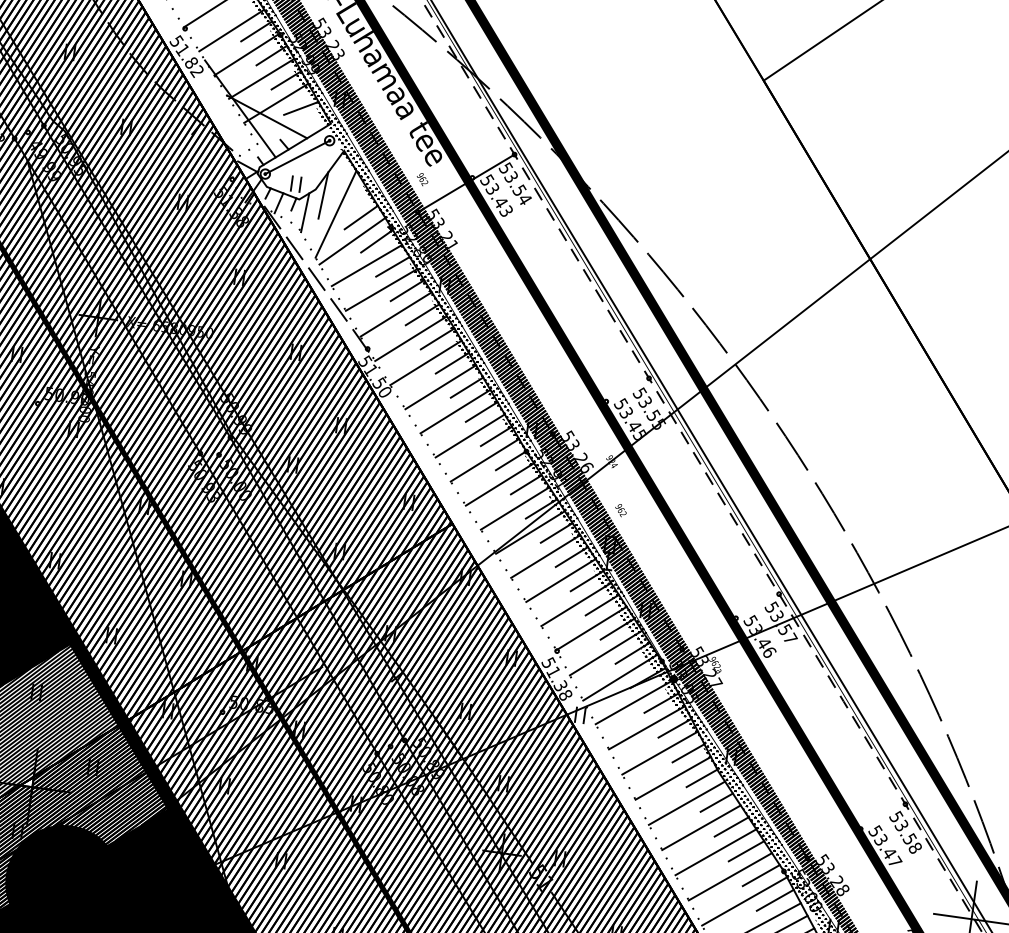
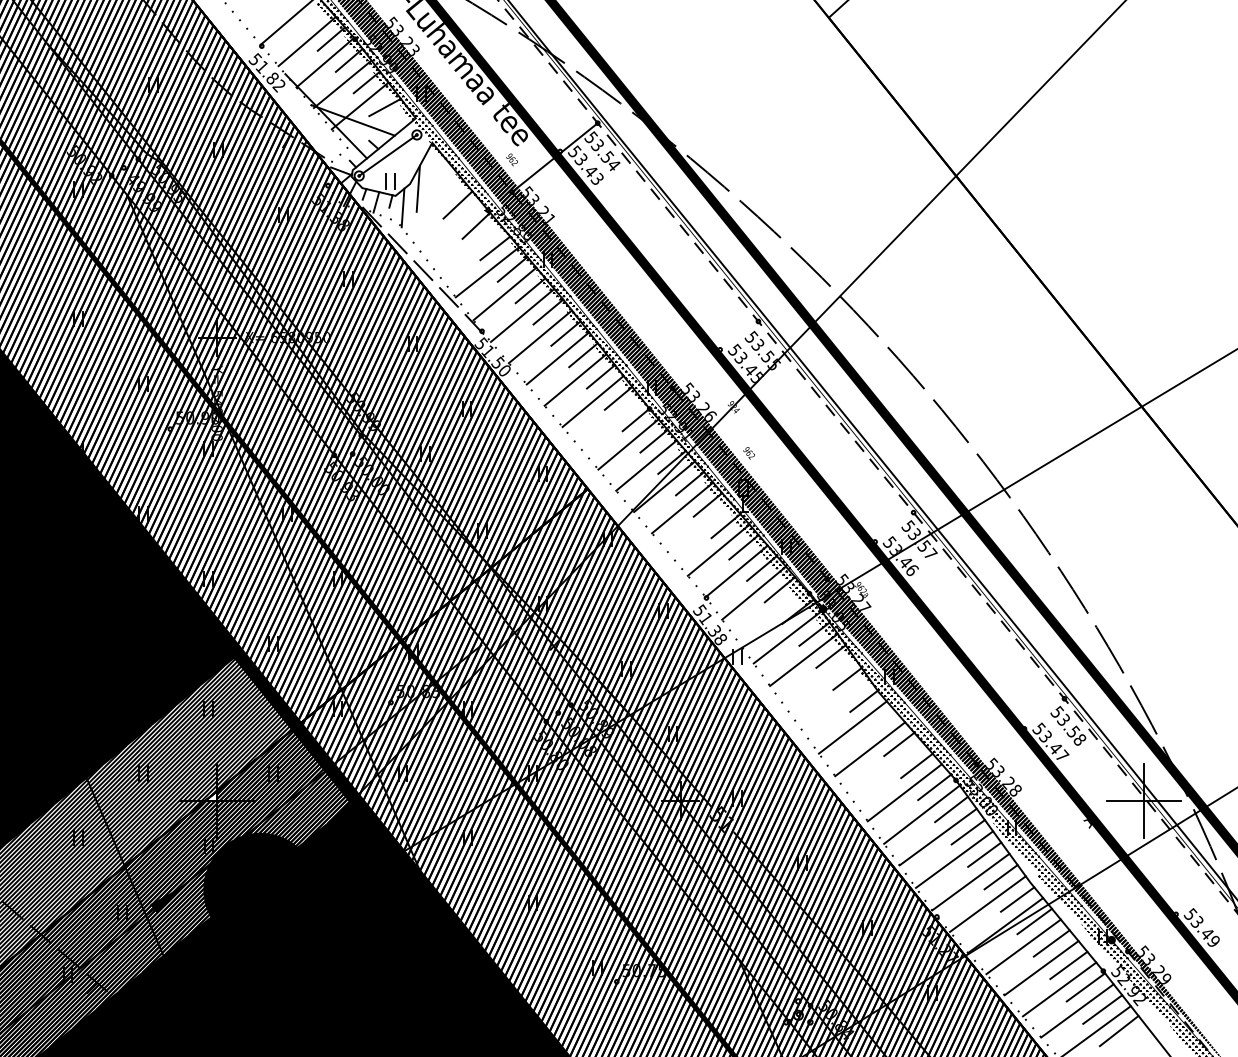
line: (335, 214) -> (432, 205), removed
line: (352, 241) -> (452, 229), removed
line: (366, 265) -> (469, 250), removed
line: (484, 459) -> (610, 422), removed
line: (560, 579) -> (700, 528), removed
line: (620, 677) -> (771, 614), removed
line: (659, 752) -> (819, 682), removed
line: (672, 778) -> (835, 705), removed
line: (716, 802) -> (881, 722), removed
line: (715, 851) -> (887, 770), removed

